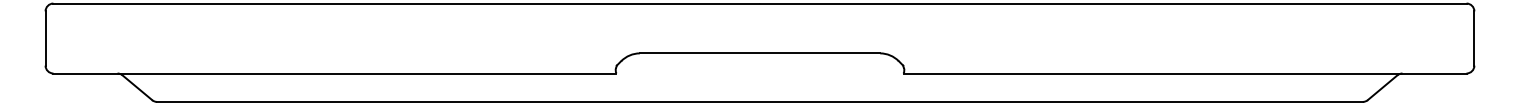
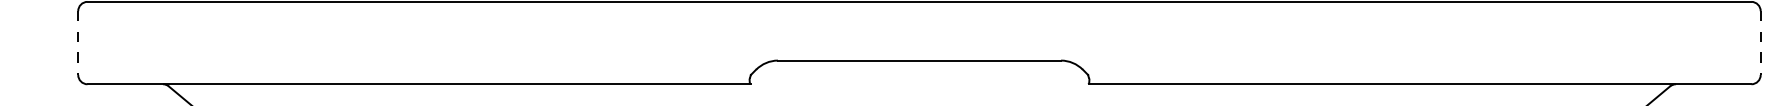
line: (45, 39) -> (78, 44), solid -> dashed
line: (1474, 39) -> (1760, 44), solid -> dashed

